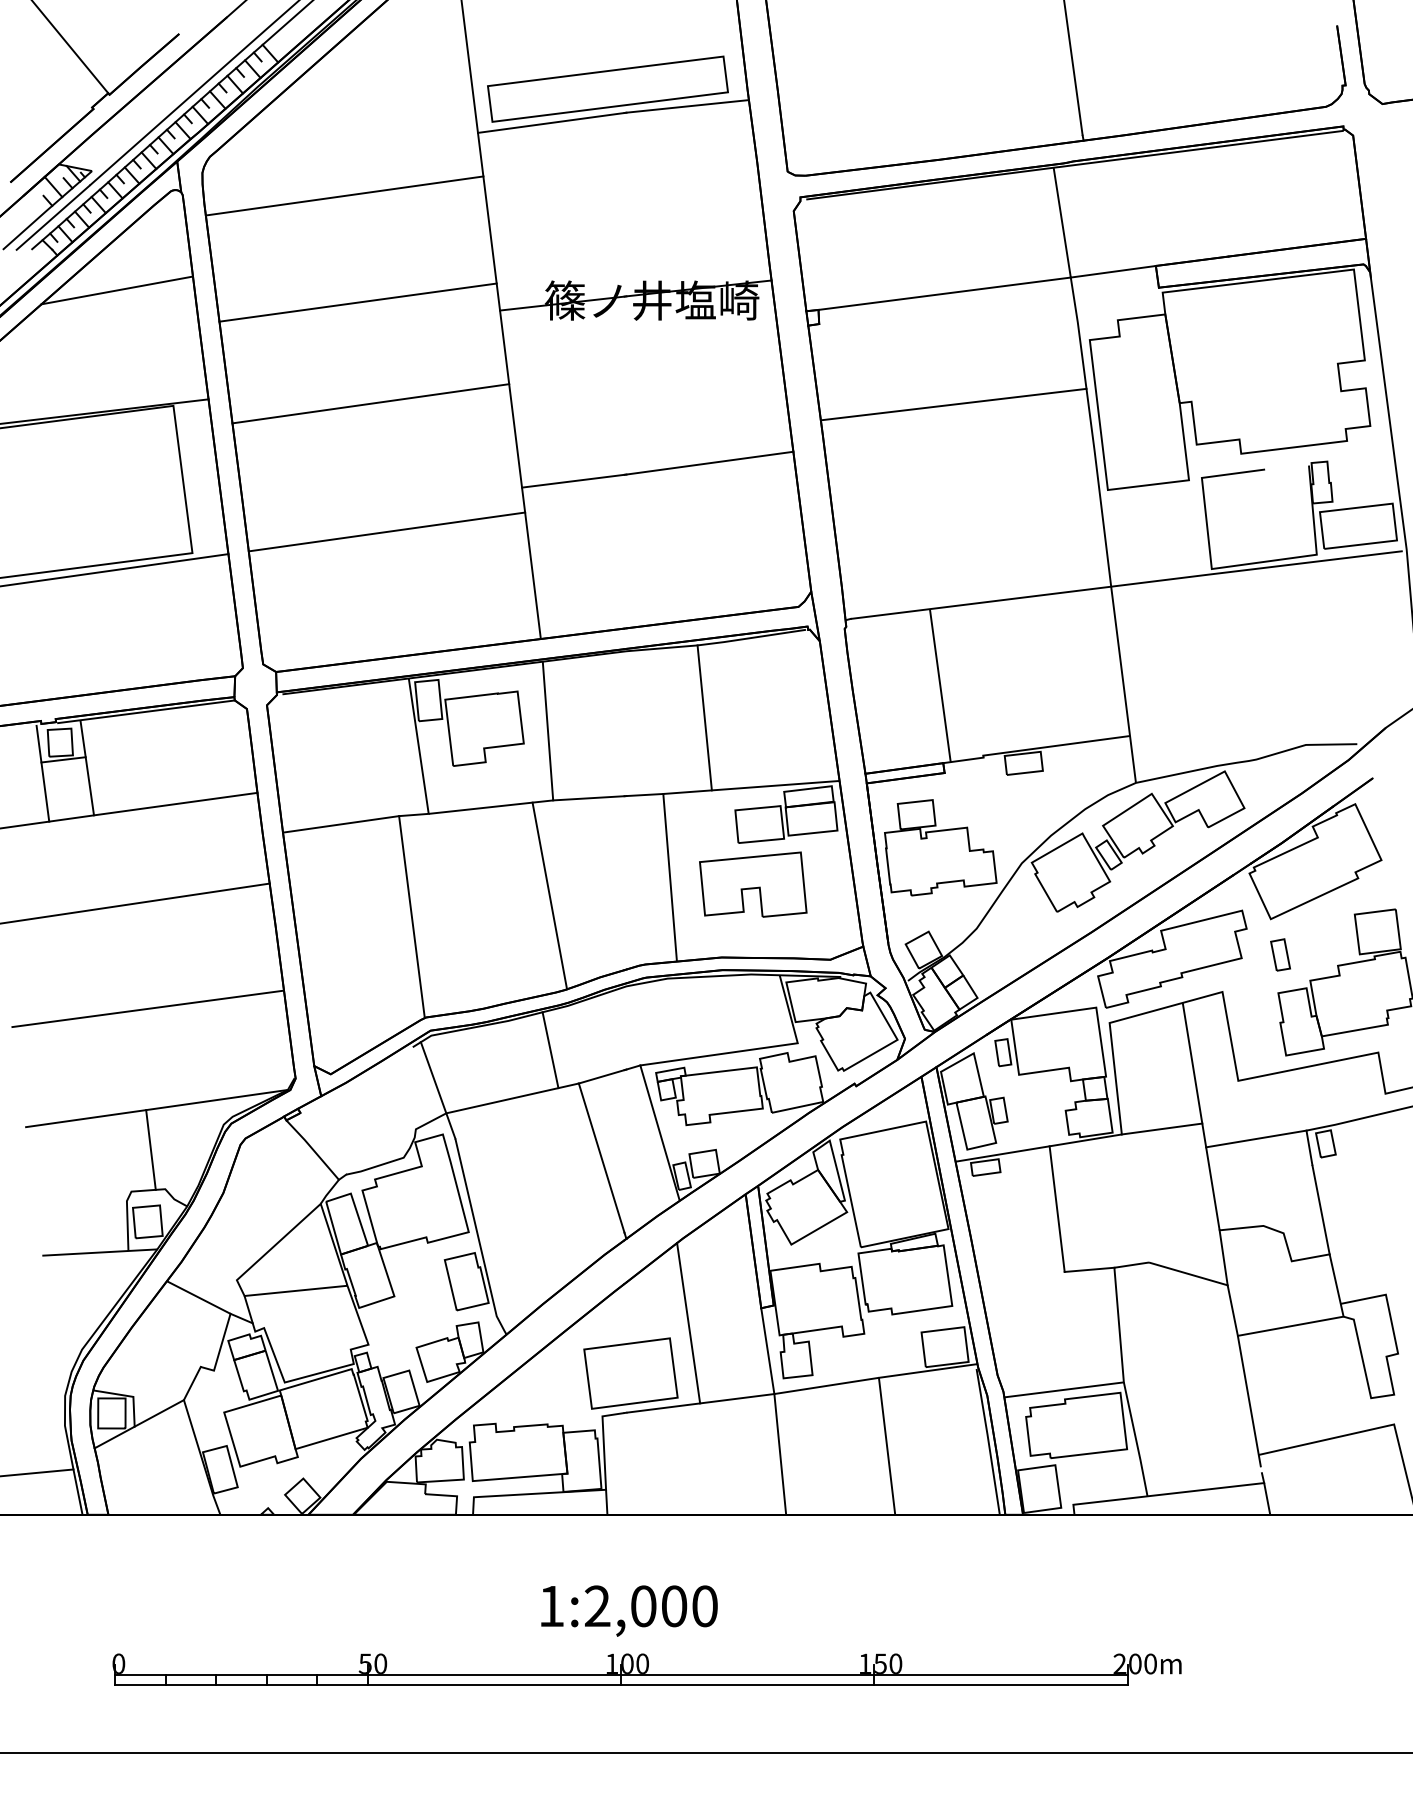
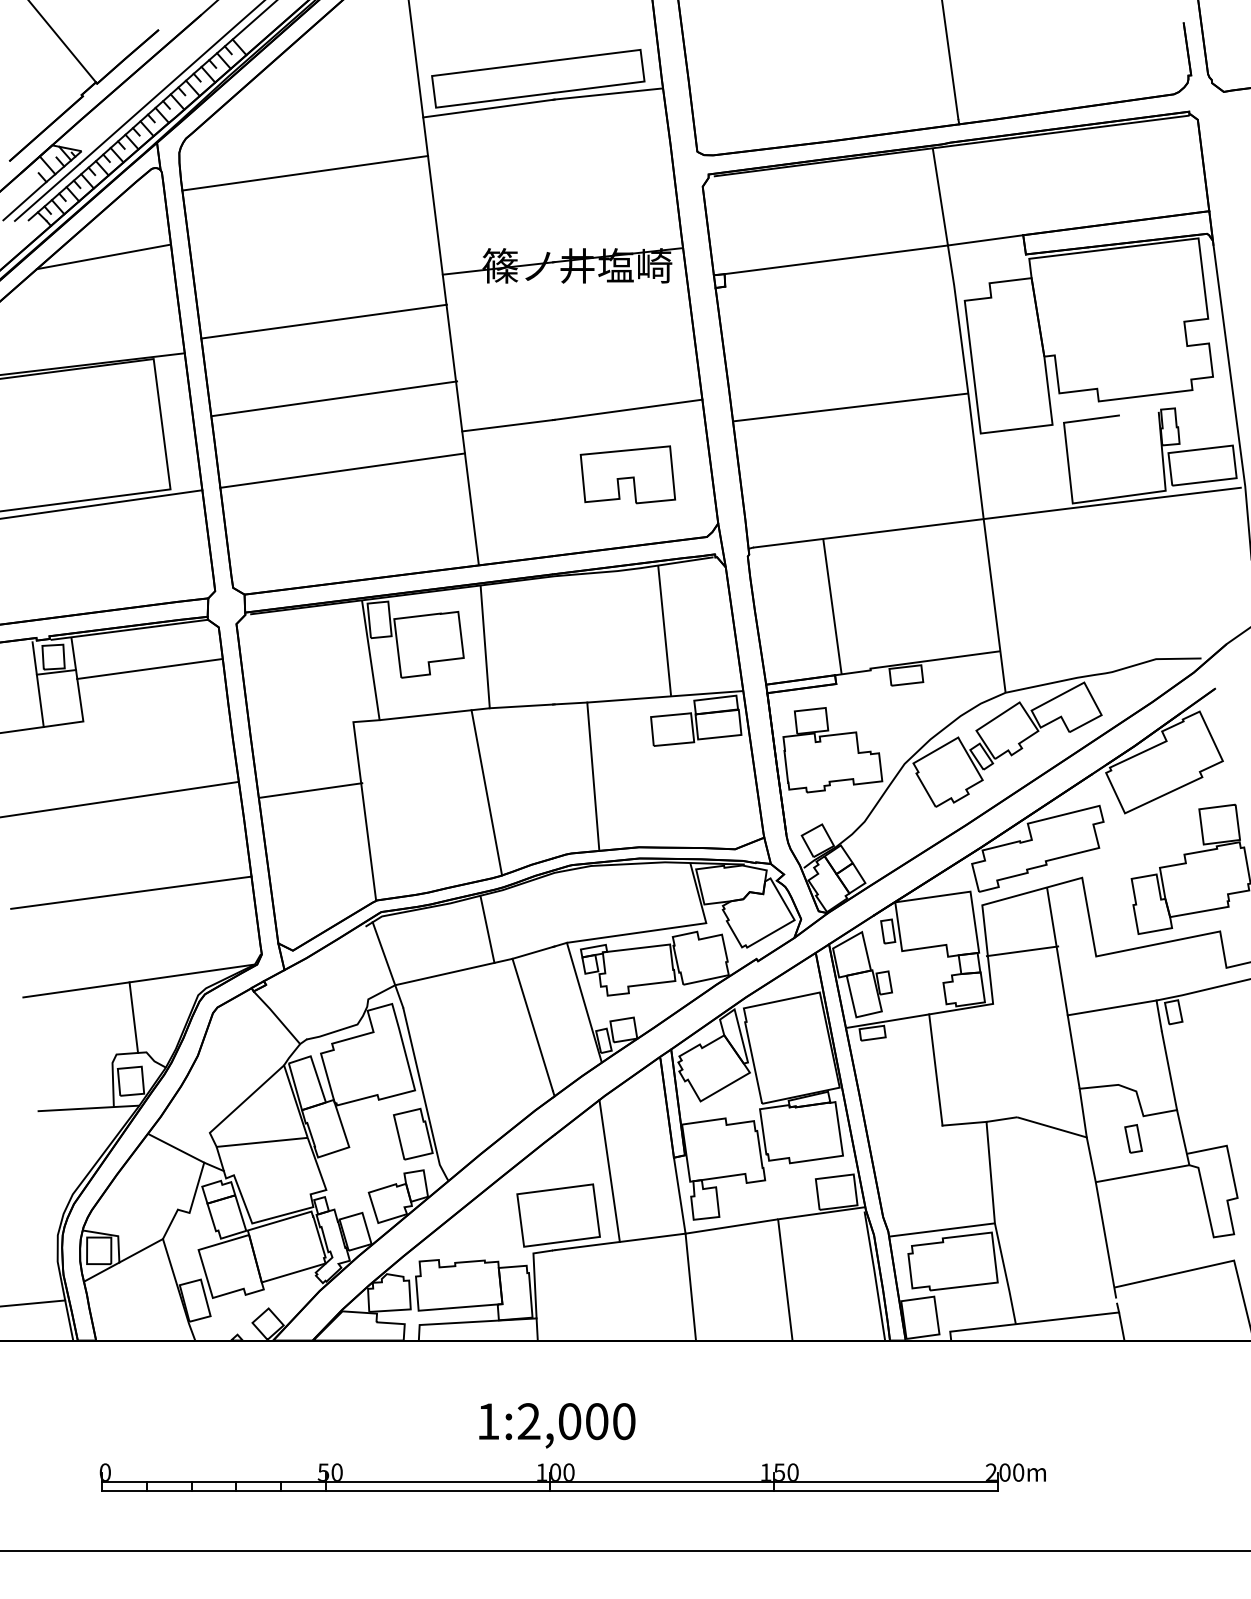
line: (357, 302) -> (323, 321), moved
line: (370, 403) -> (334, 398), moved
line: (953, 404) -> (850, 407), moved
line: (704, 717) -> (664, 630), moved
line: (175, 803) -> (149, 668), moved
line: (341, 824) -> (311, 790), moved
part: (753, 884) -> (628, 474), moved
part: (1280, 954) -> (1133, 1138), moved
line: (1161, 1128) -> (1022, 950), moved

